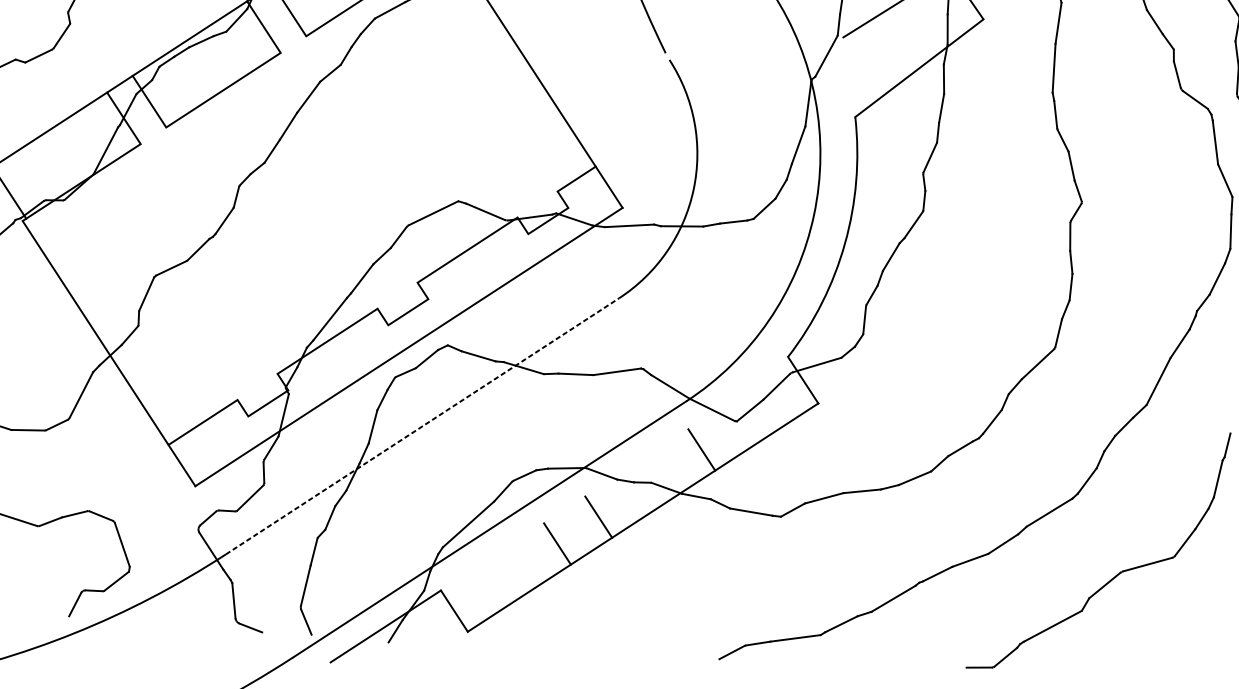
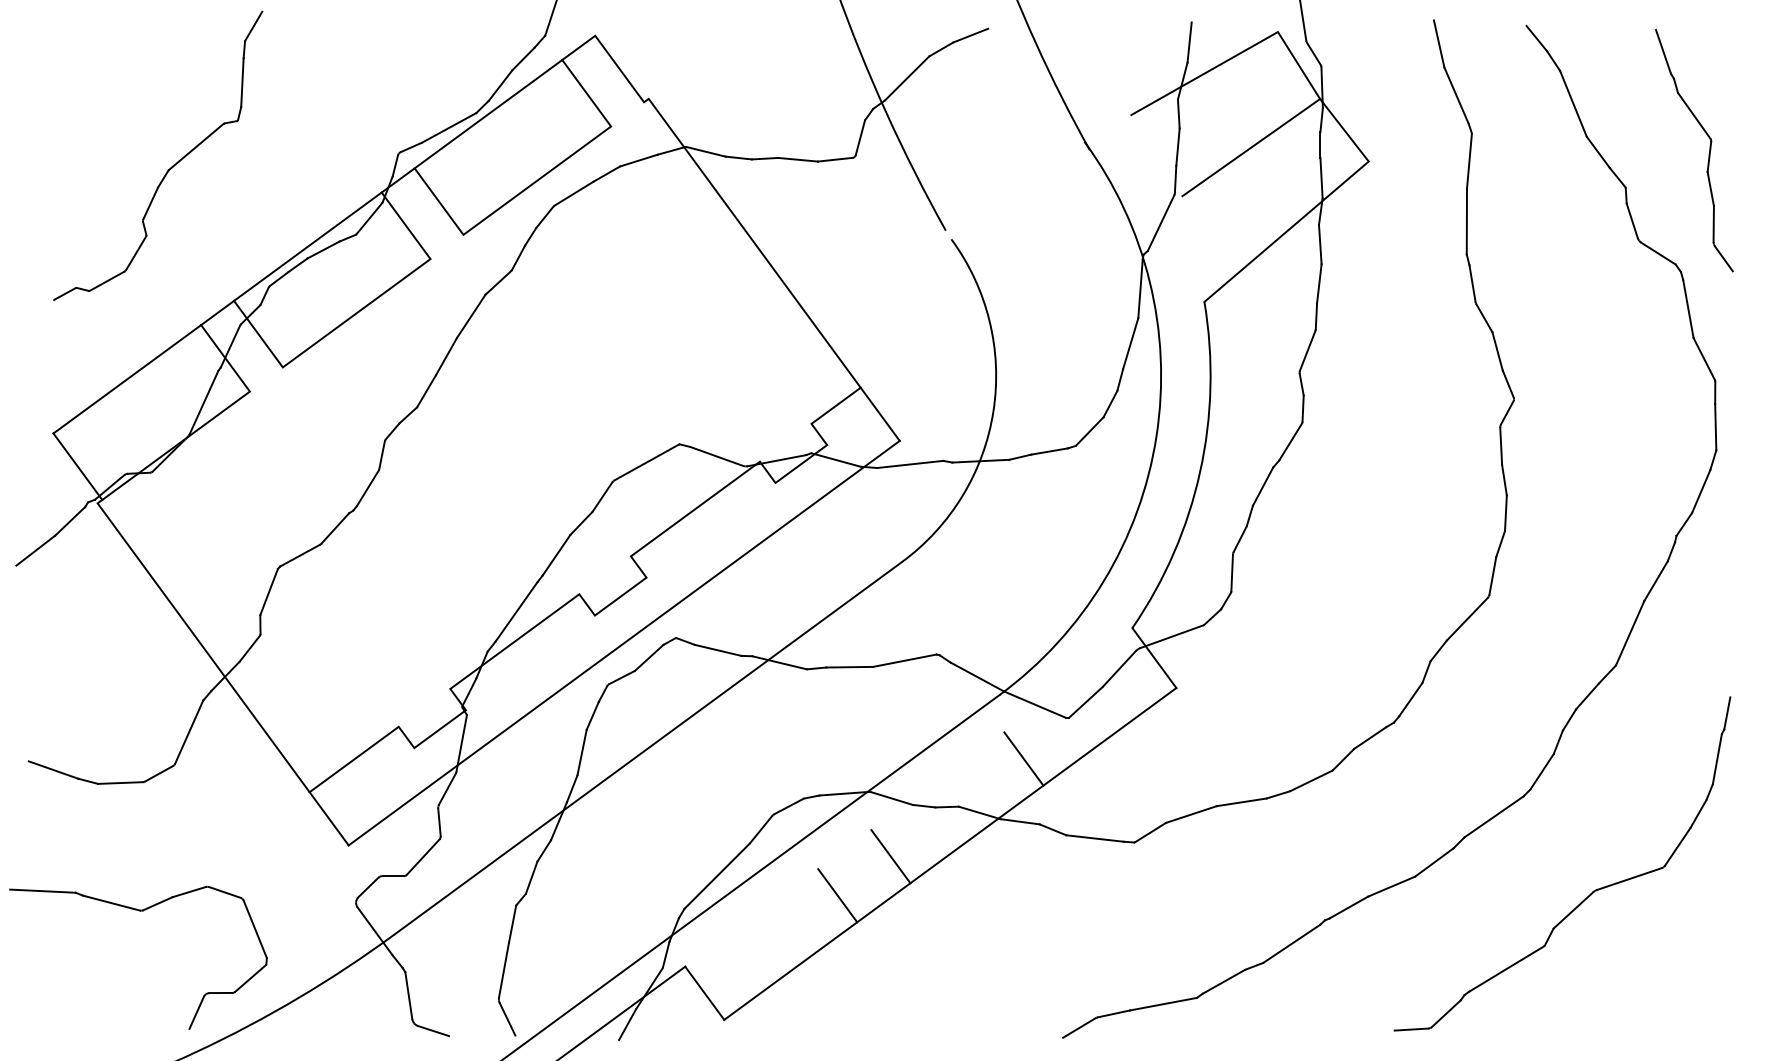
line: (422, 426) -> (648, 748), dashed -> solid

